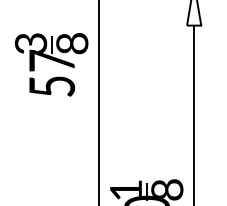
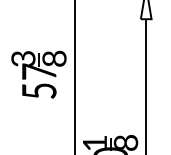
part: (51, 64) -> (38, 74), moved

